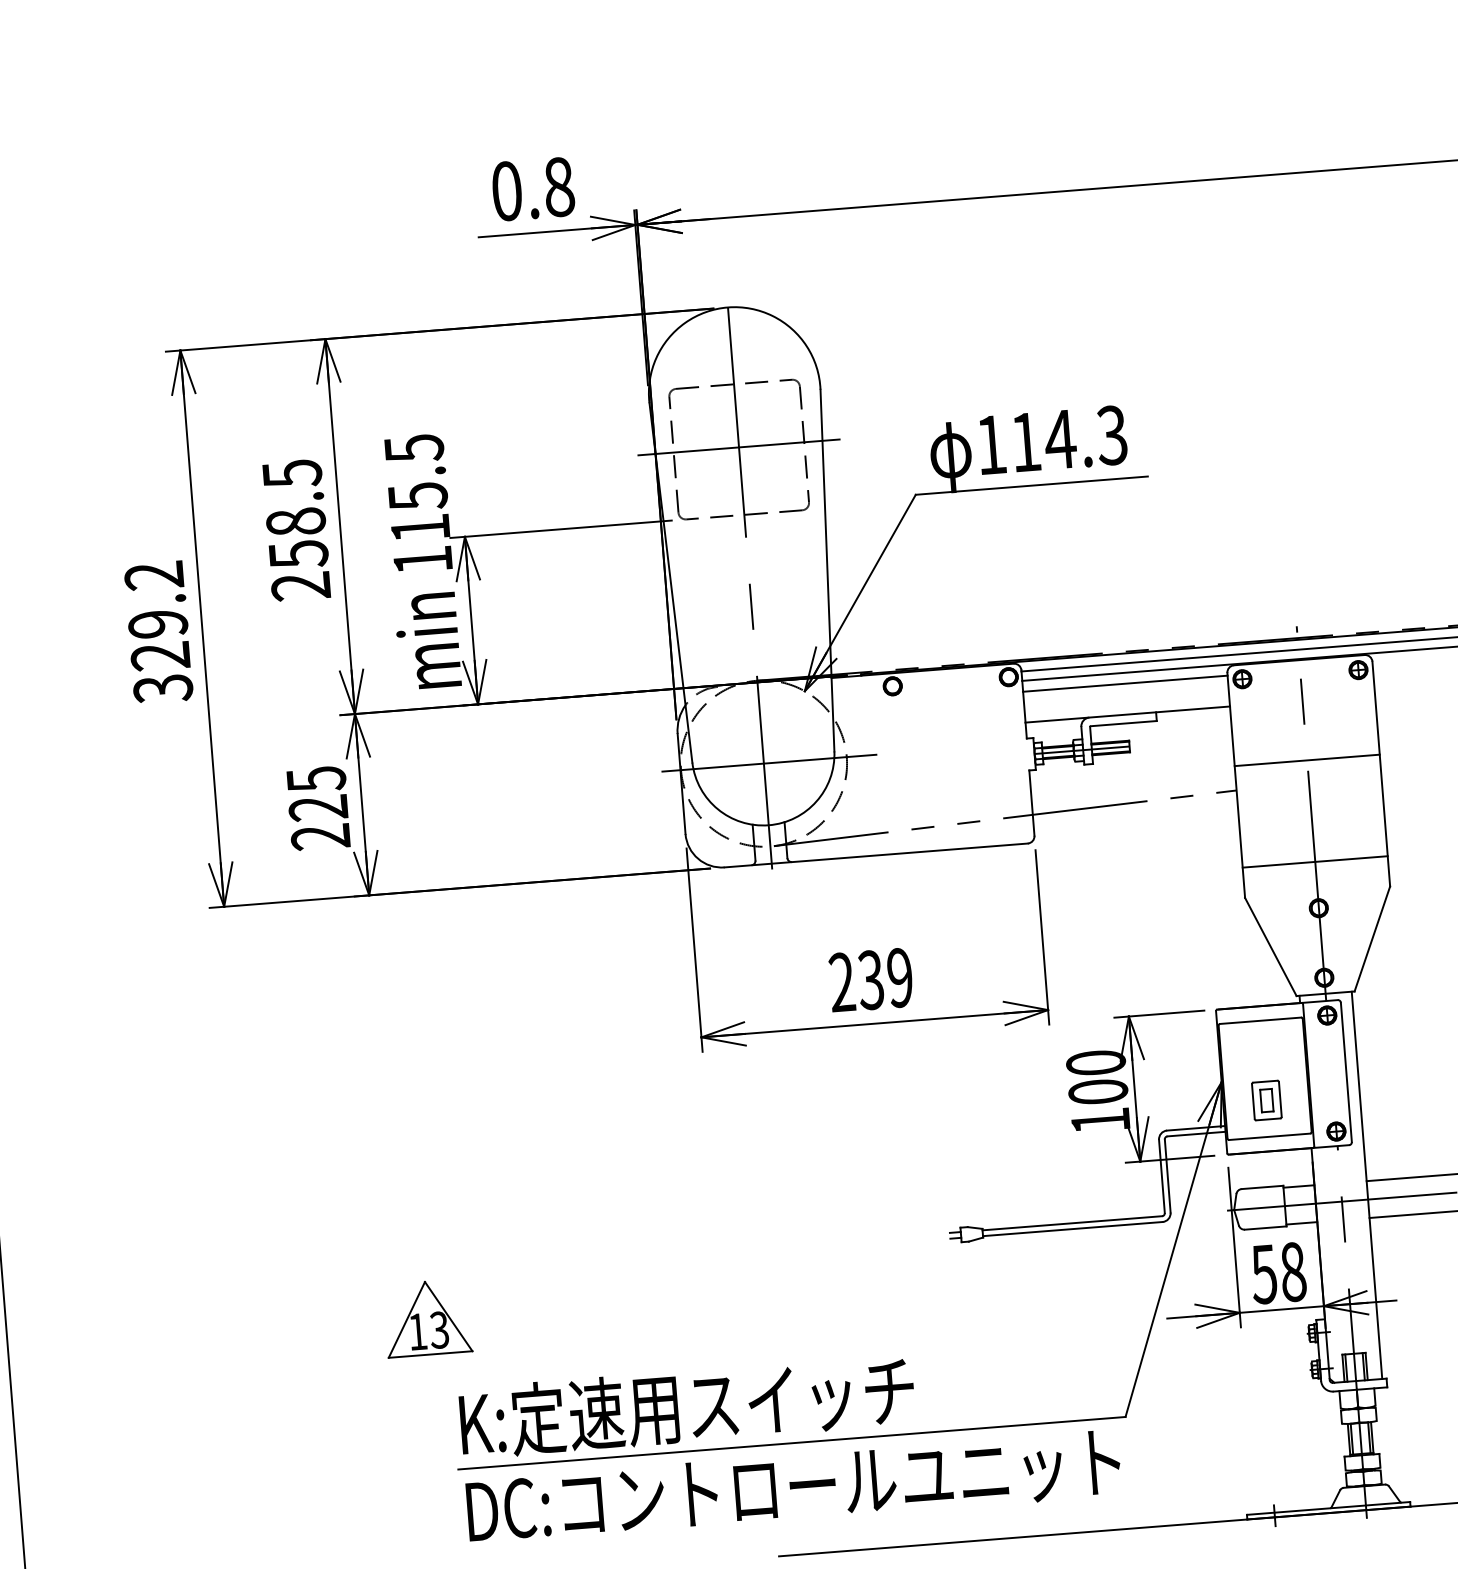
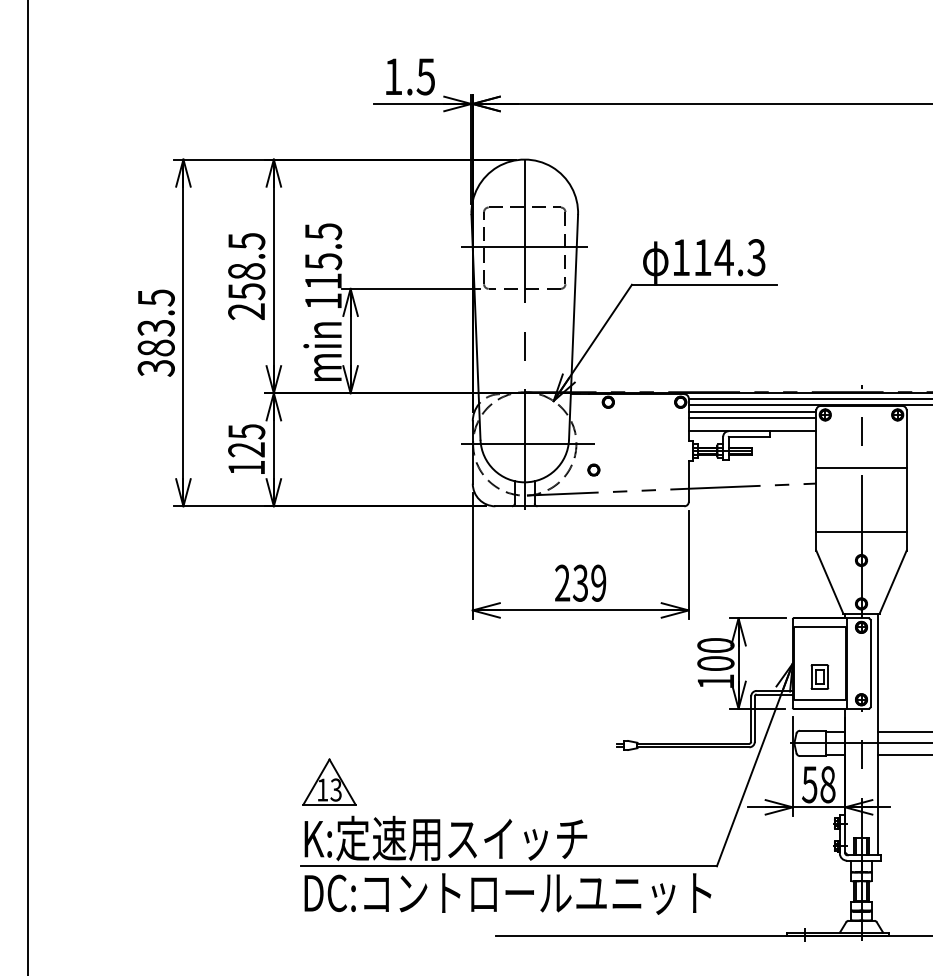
text: (532, 188) -> (409, 76), 0.8 -> 1.5
text: (156, 615) -> (155, 322), 329.2 -> 383.5
line: (1125, 692) -> (752, 417), added
part: (877, 795) -> (593, 469), added
text: (320, 836) -> (246, 467), 225 -> 125
part: (427, 1317) -> (329, 781), moved

